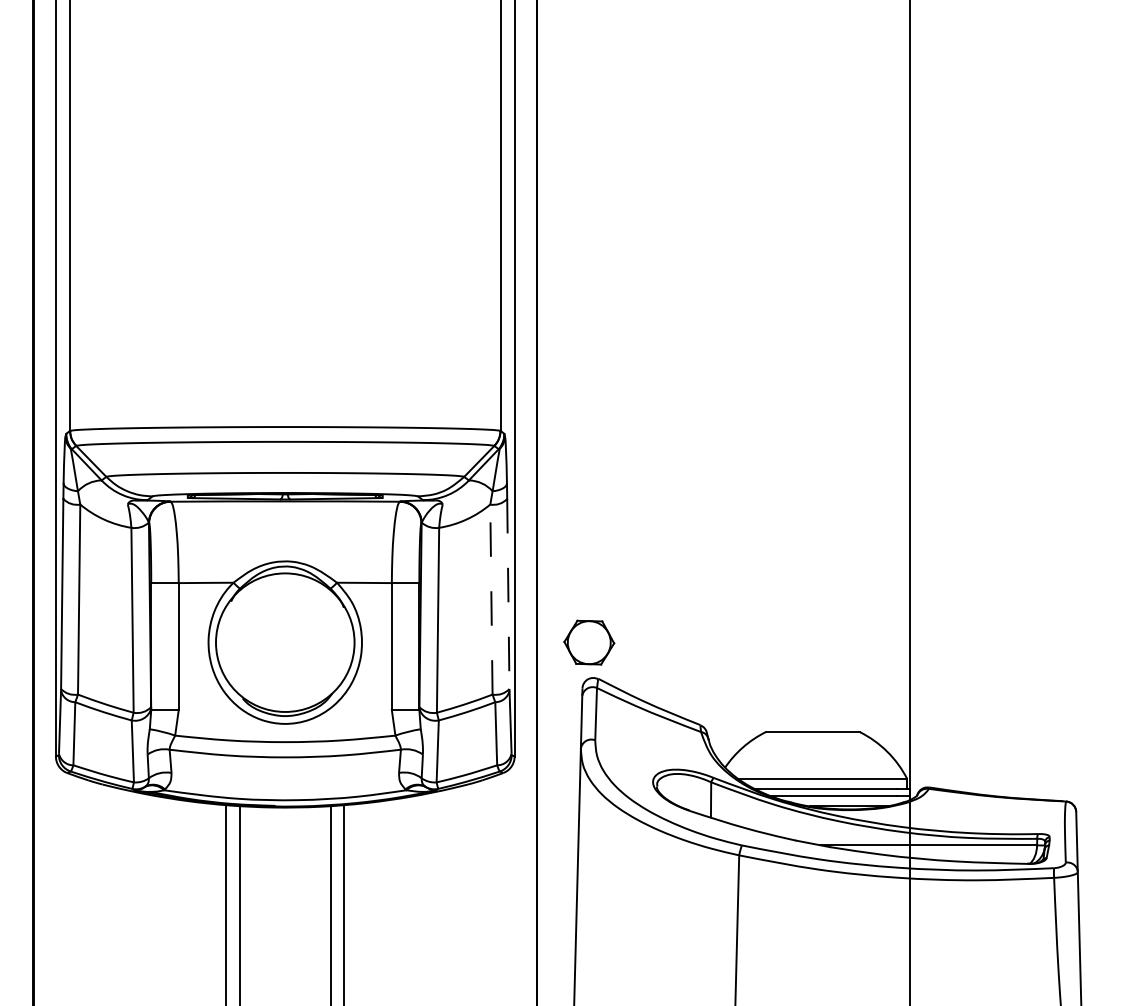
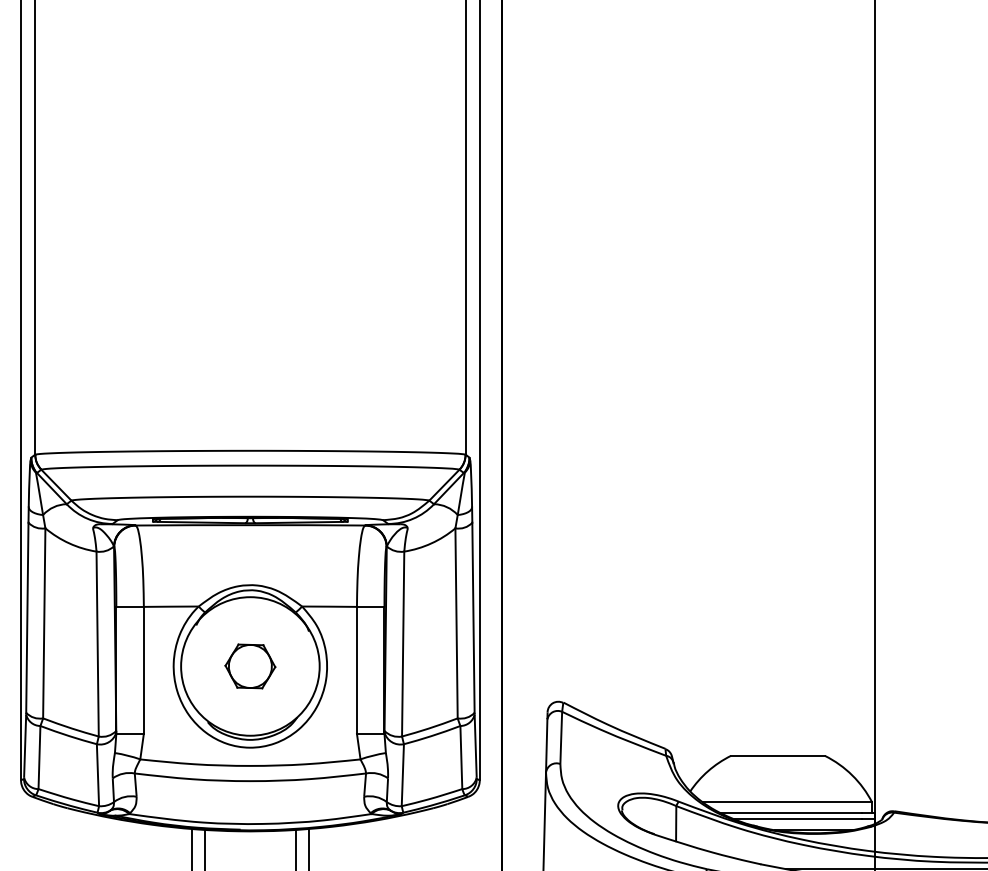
line: (508, 594) -> (473, 618), dashed -> solid
line: (491, 599) -> (456, 623), dashed -> solid
part: (589, 642) -> (250, 666), moved

